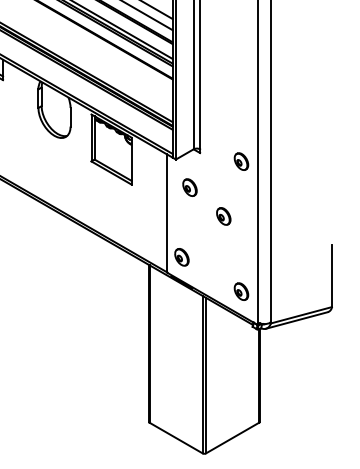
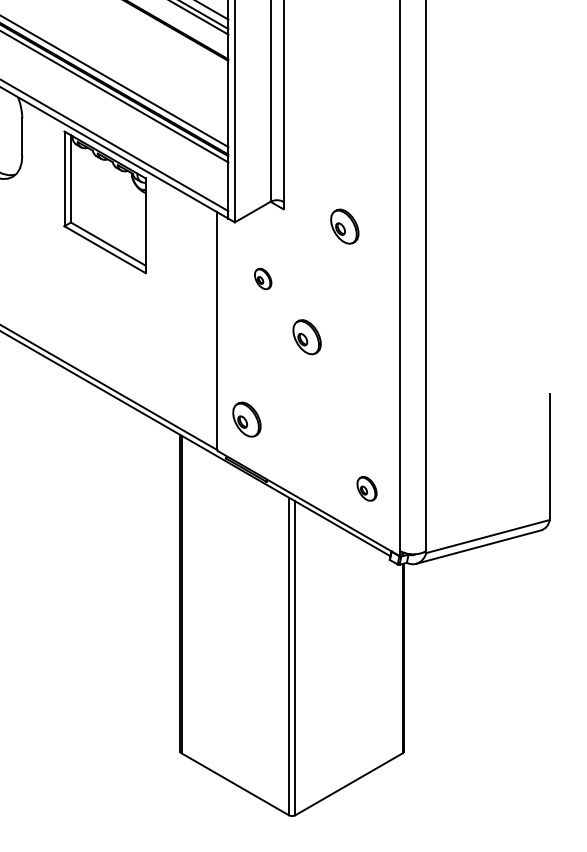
part: (241, 161) -> (344, 226), moved
part: (189, 187) -> (262, 278), size x0.6
part: (223, 216) -> (306, 337), moved
part: (241, 291) -> (367, 488), size x0.7

